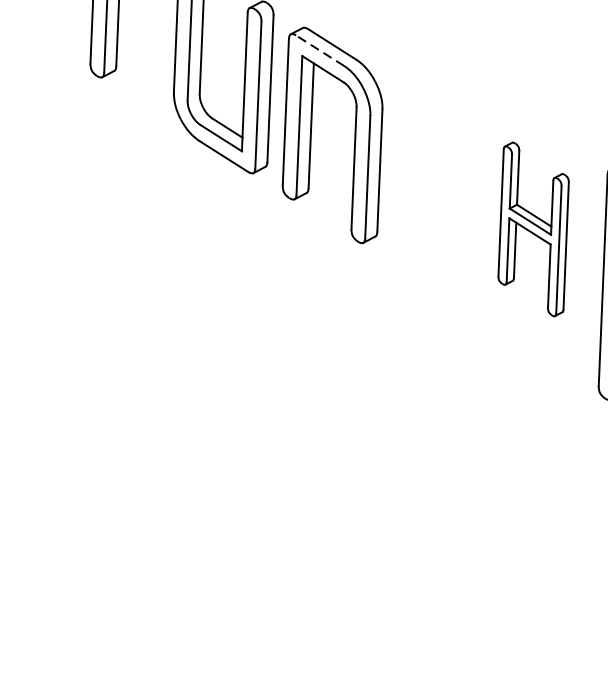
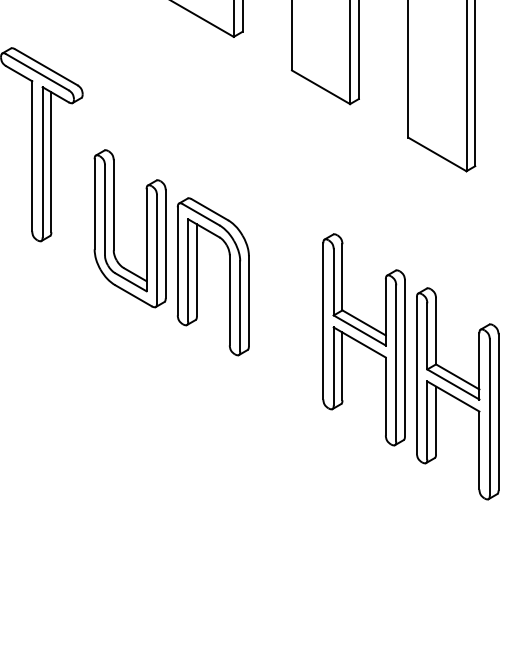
line: (320, 50) -> (201, 214), dashed -> solid
part: (532, 228) -> (363, 339), size x1.67

